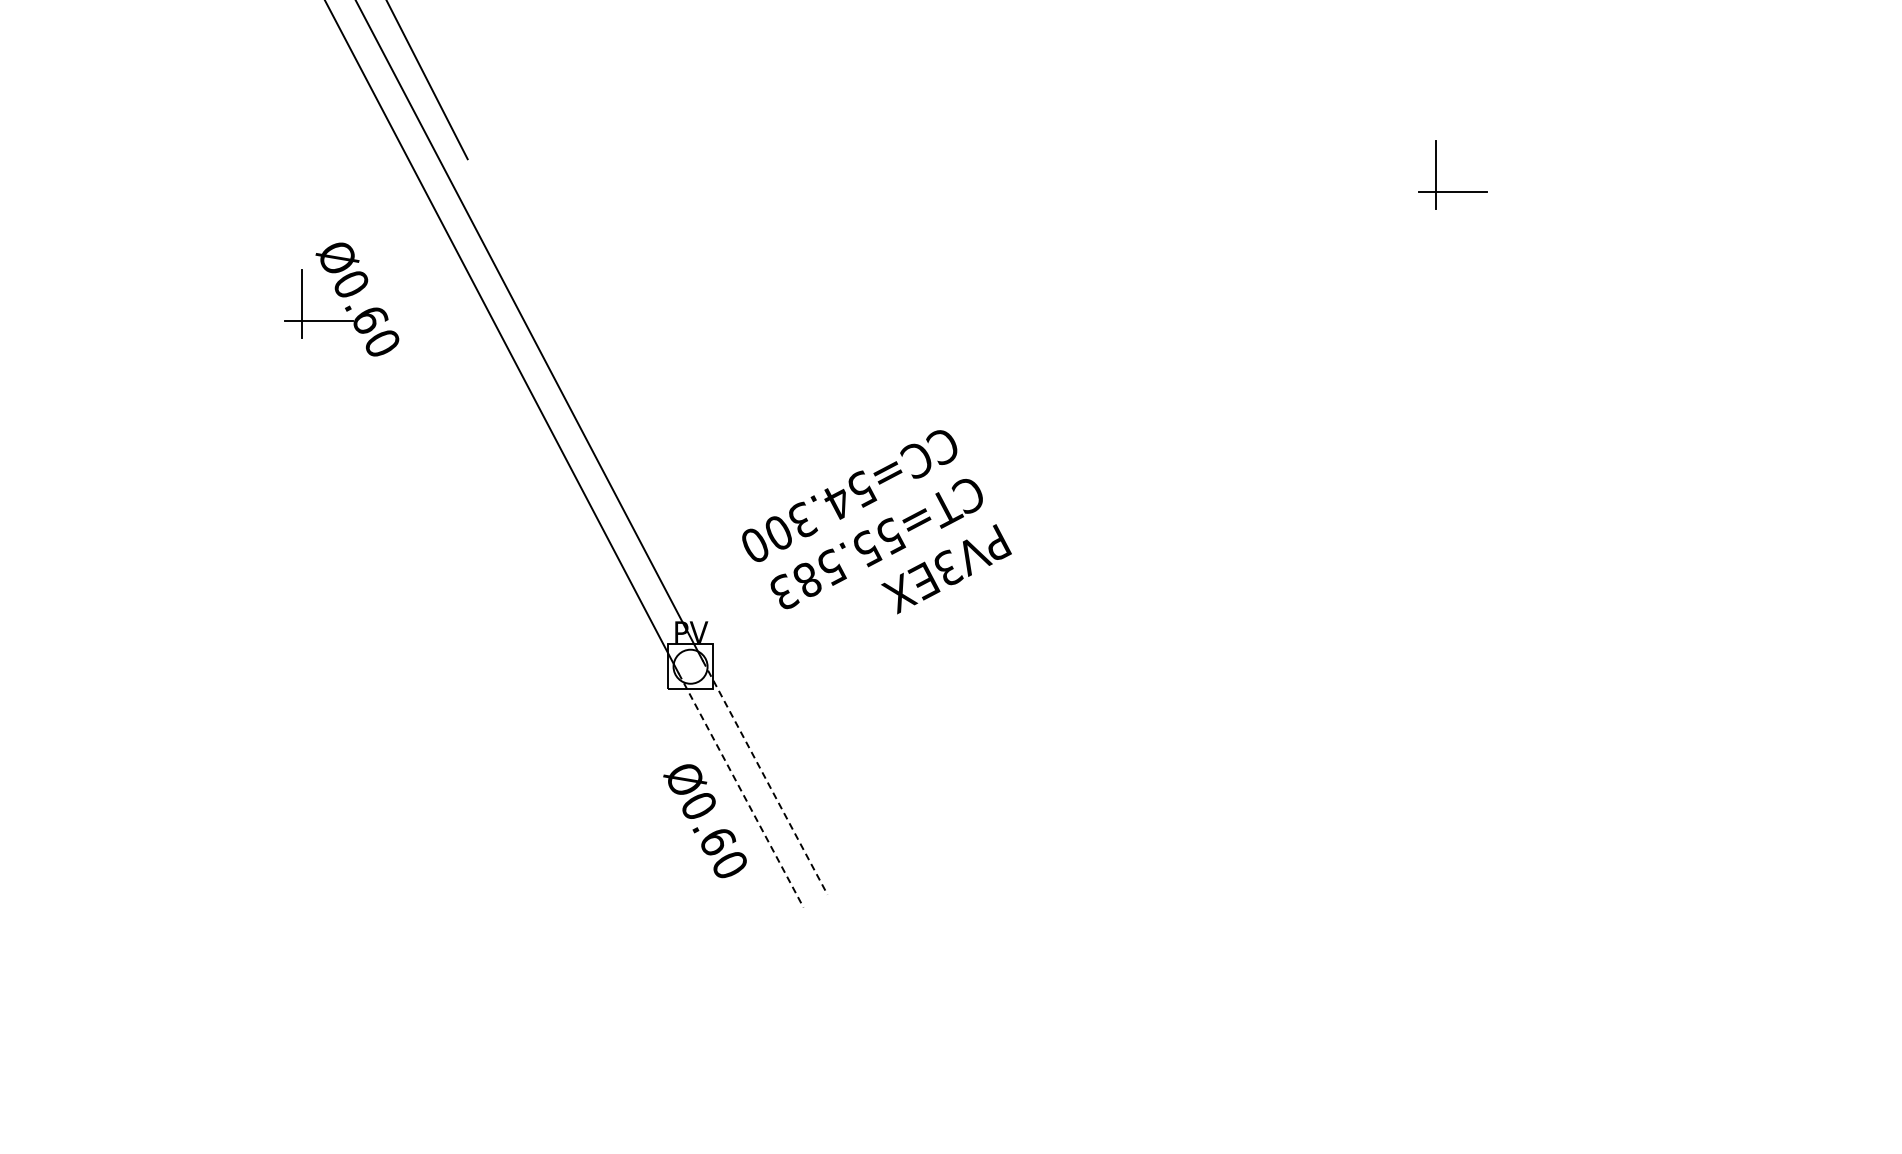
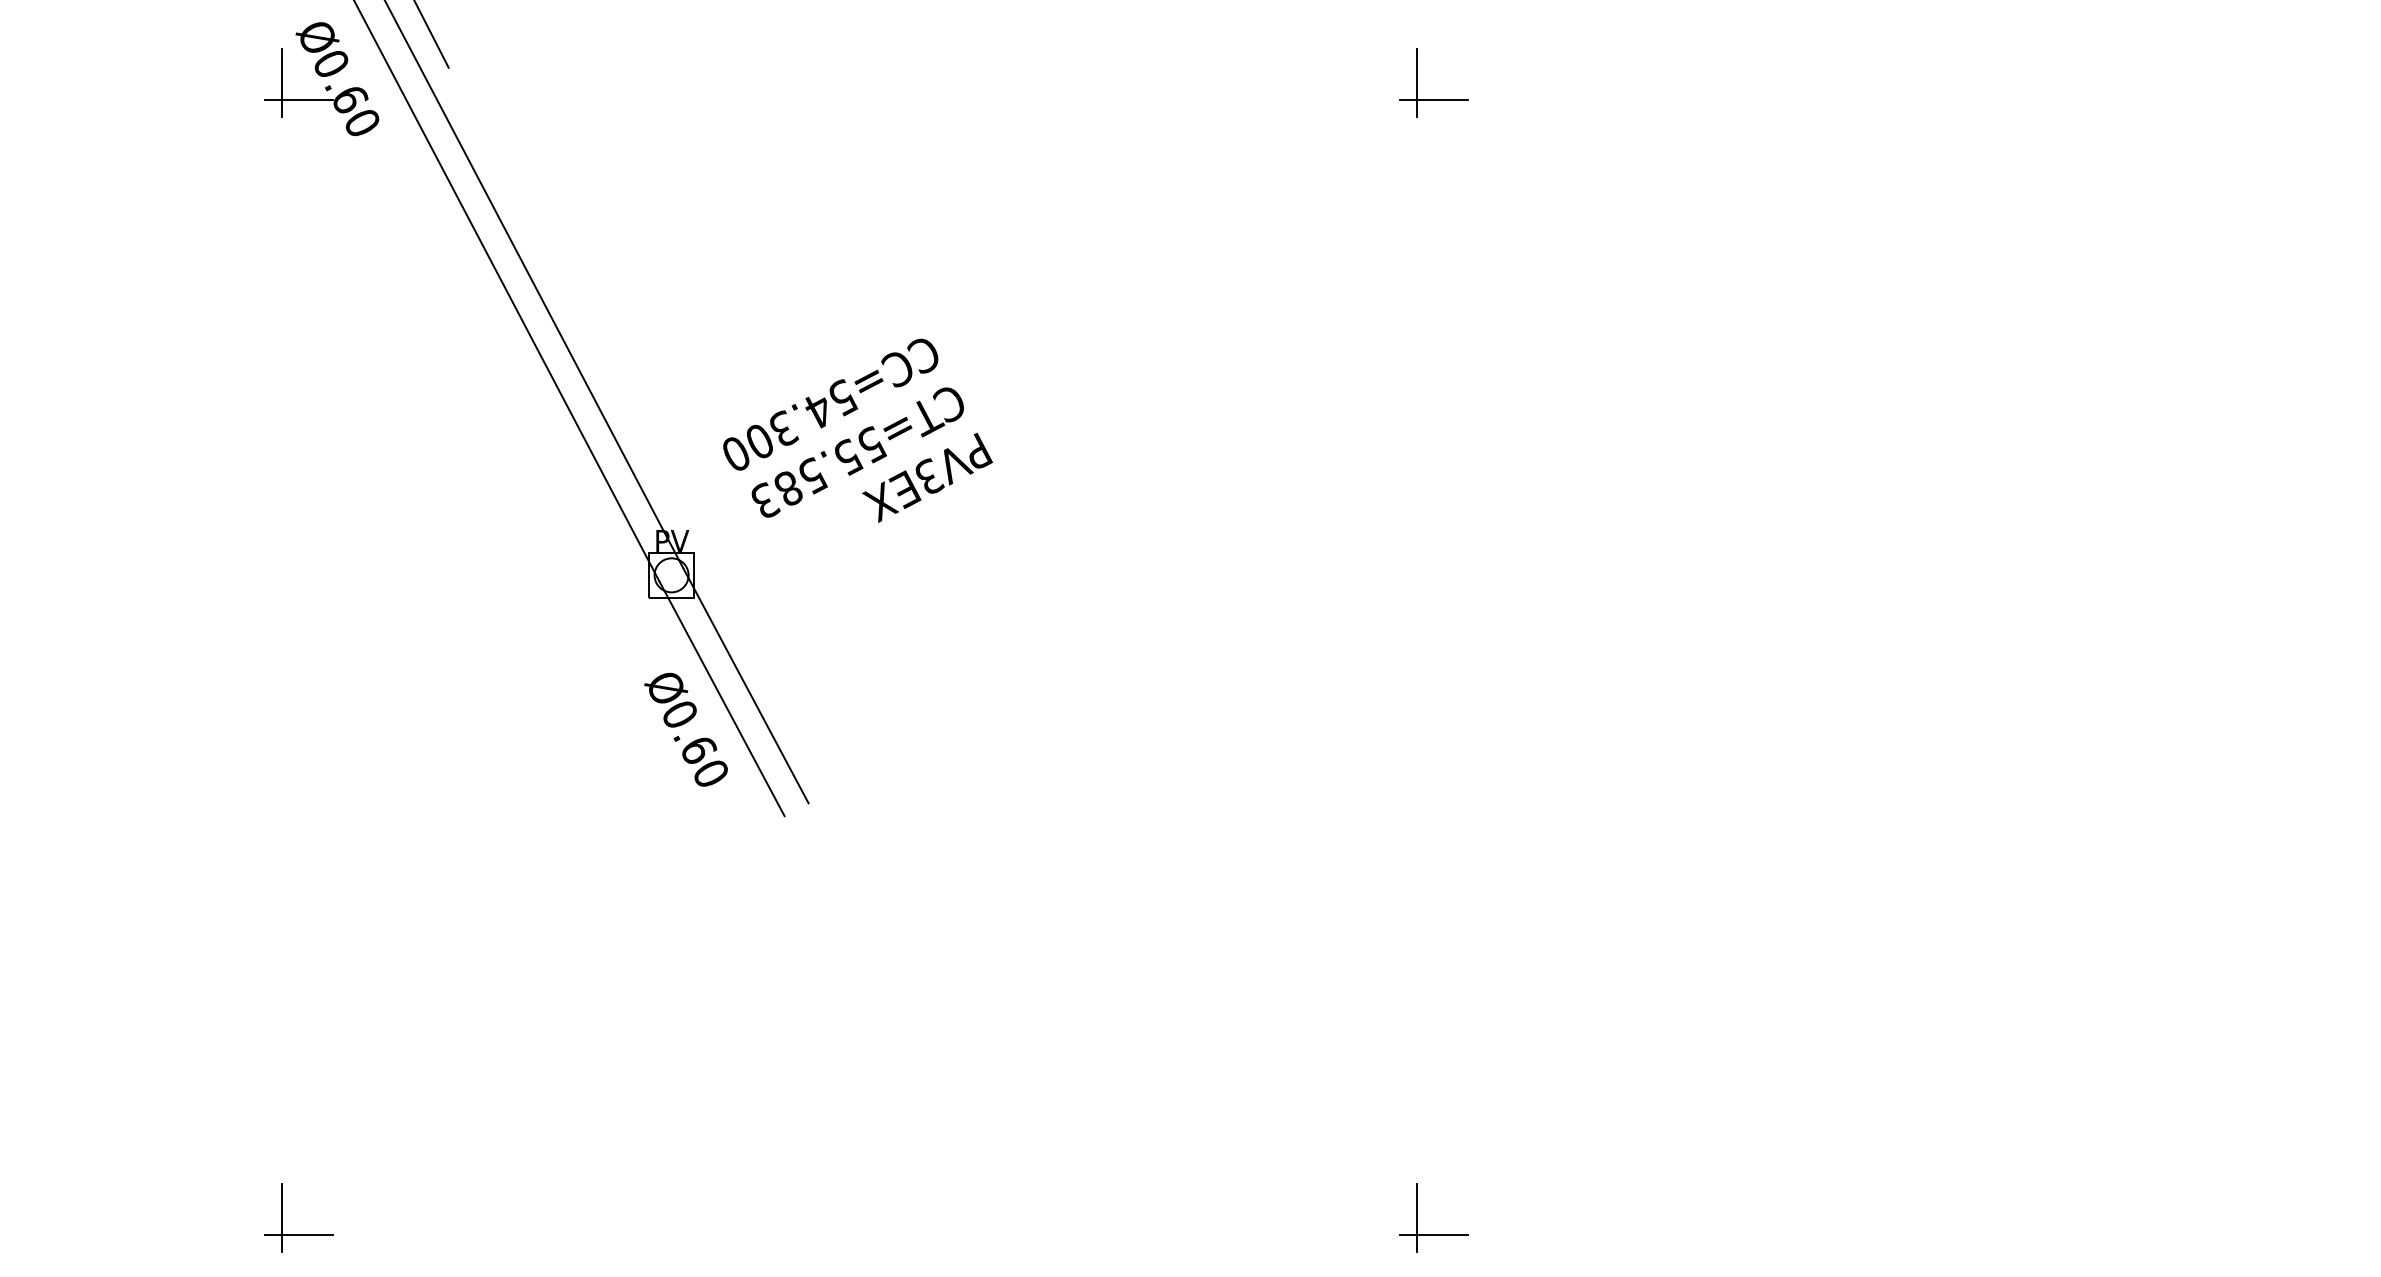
part: (341, 299) -> (321, 79), moved
line: (765, 777) -> (746, 686), dashed -> solid
line: (741, 789) -> (722, 698), dashed -> solid

